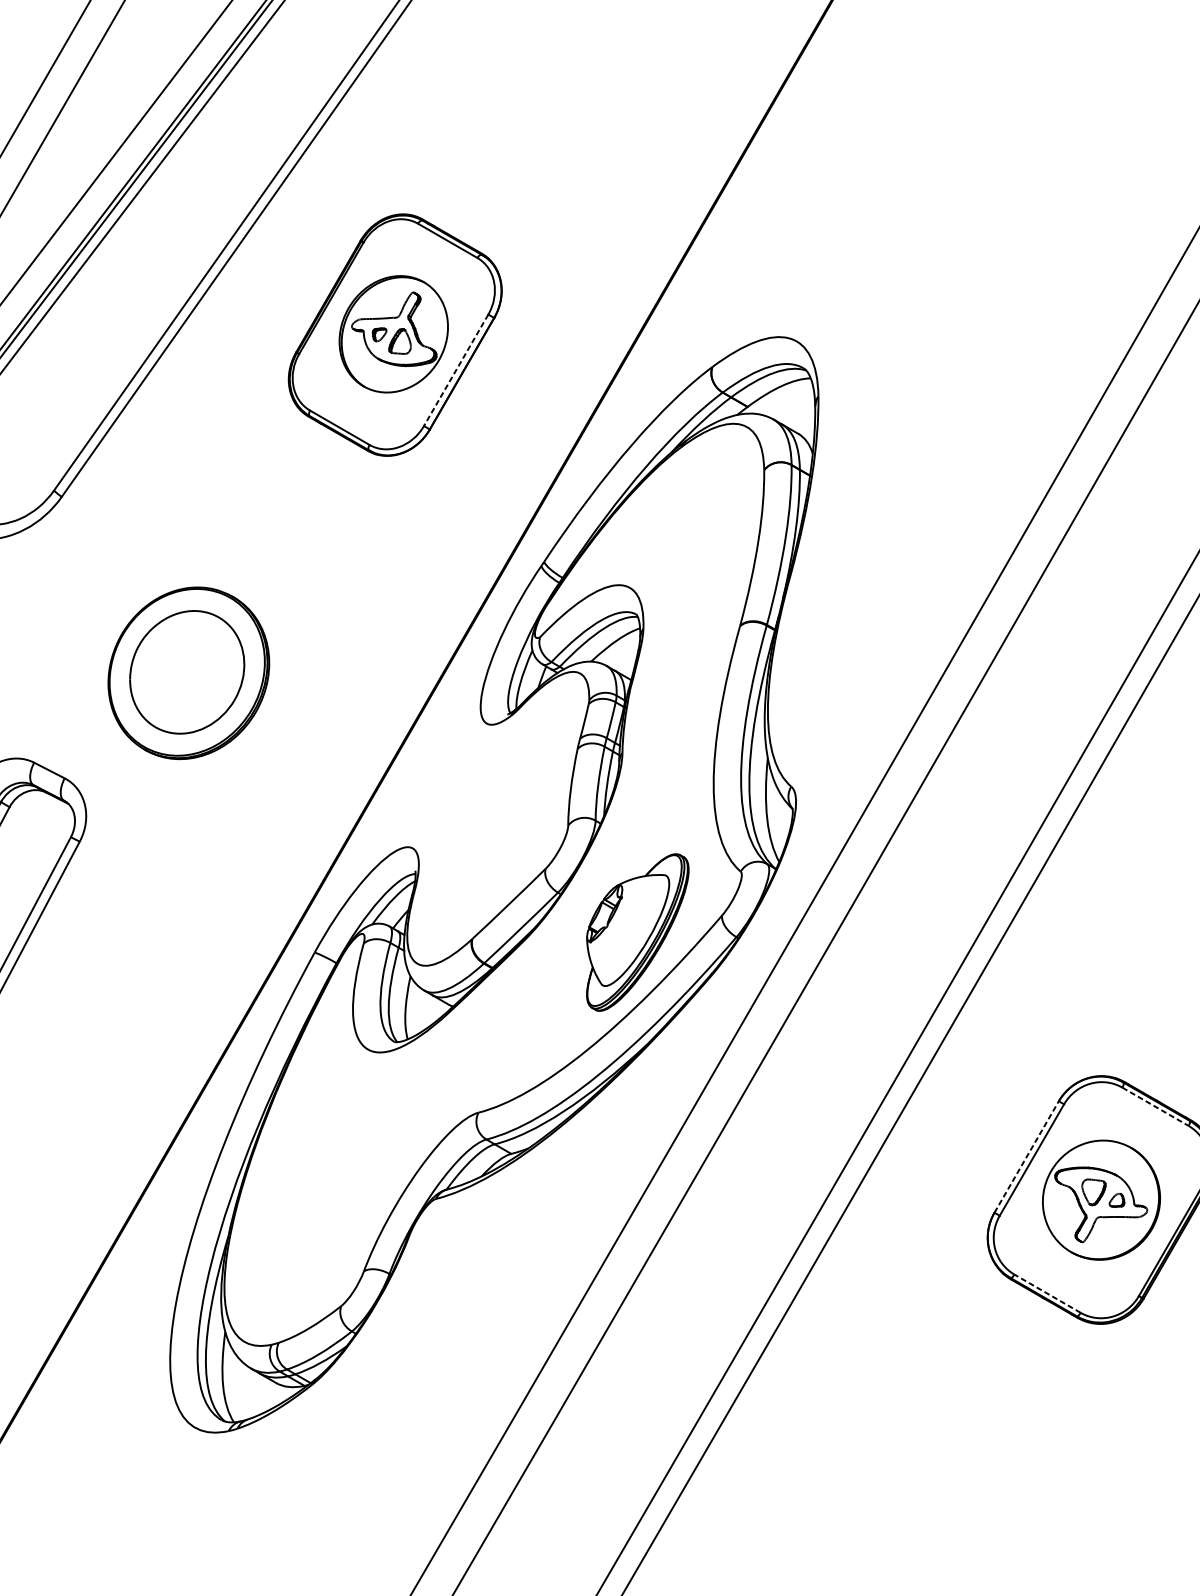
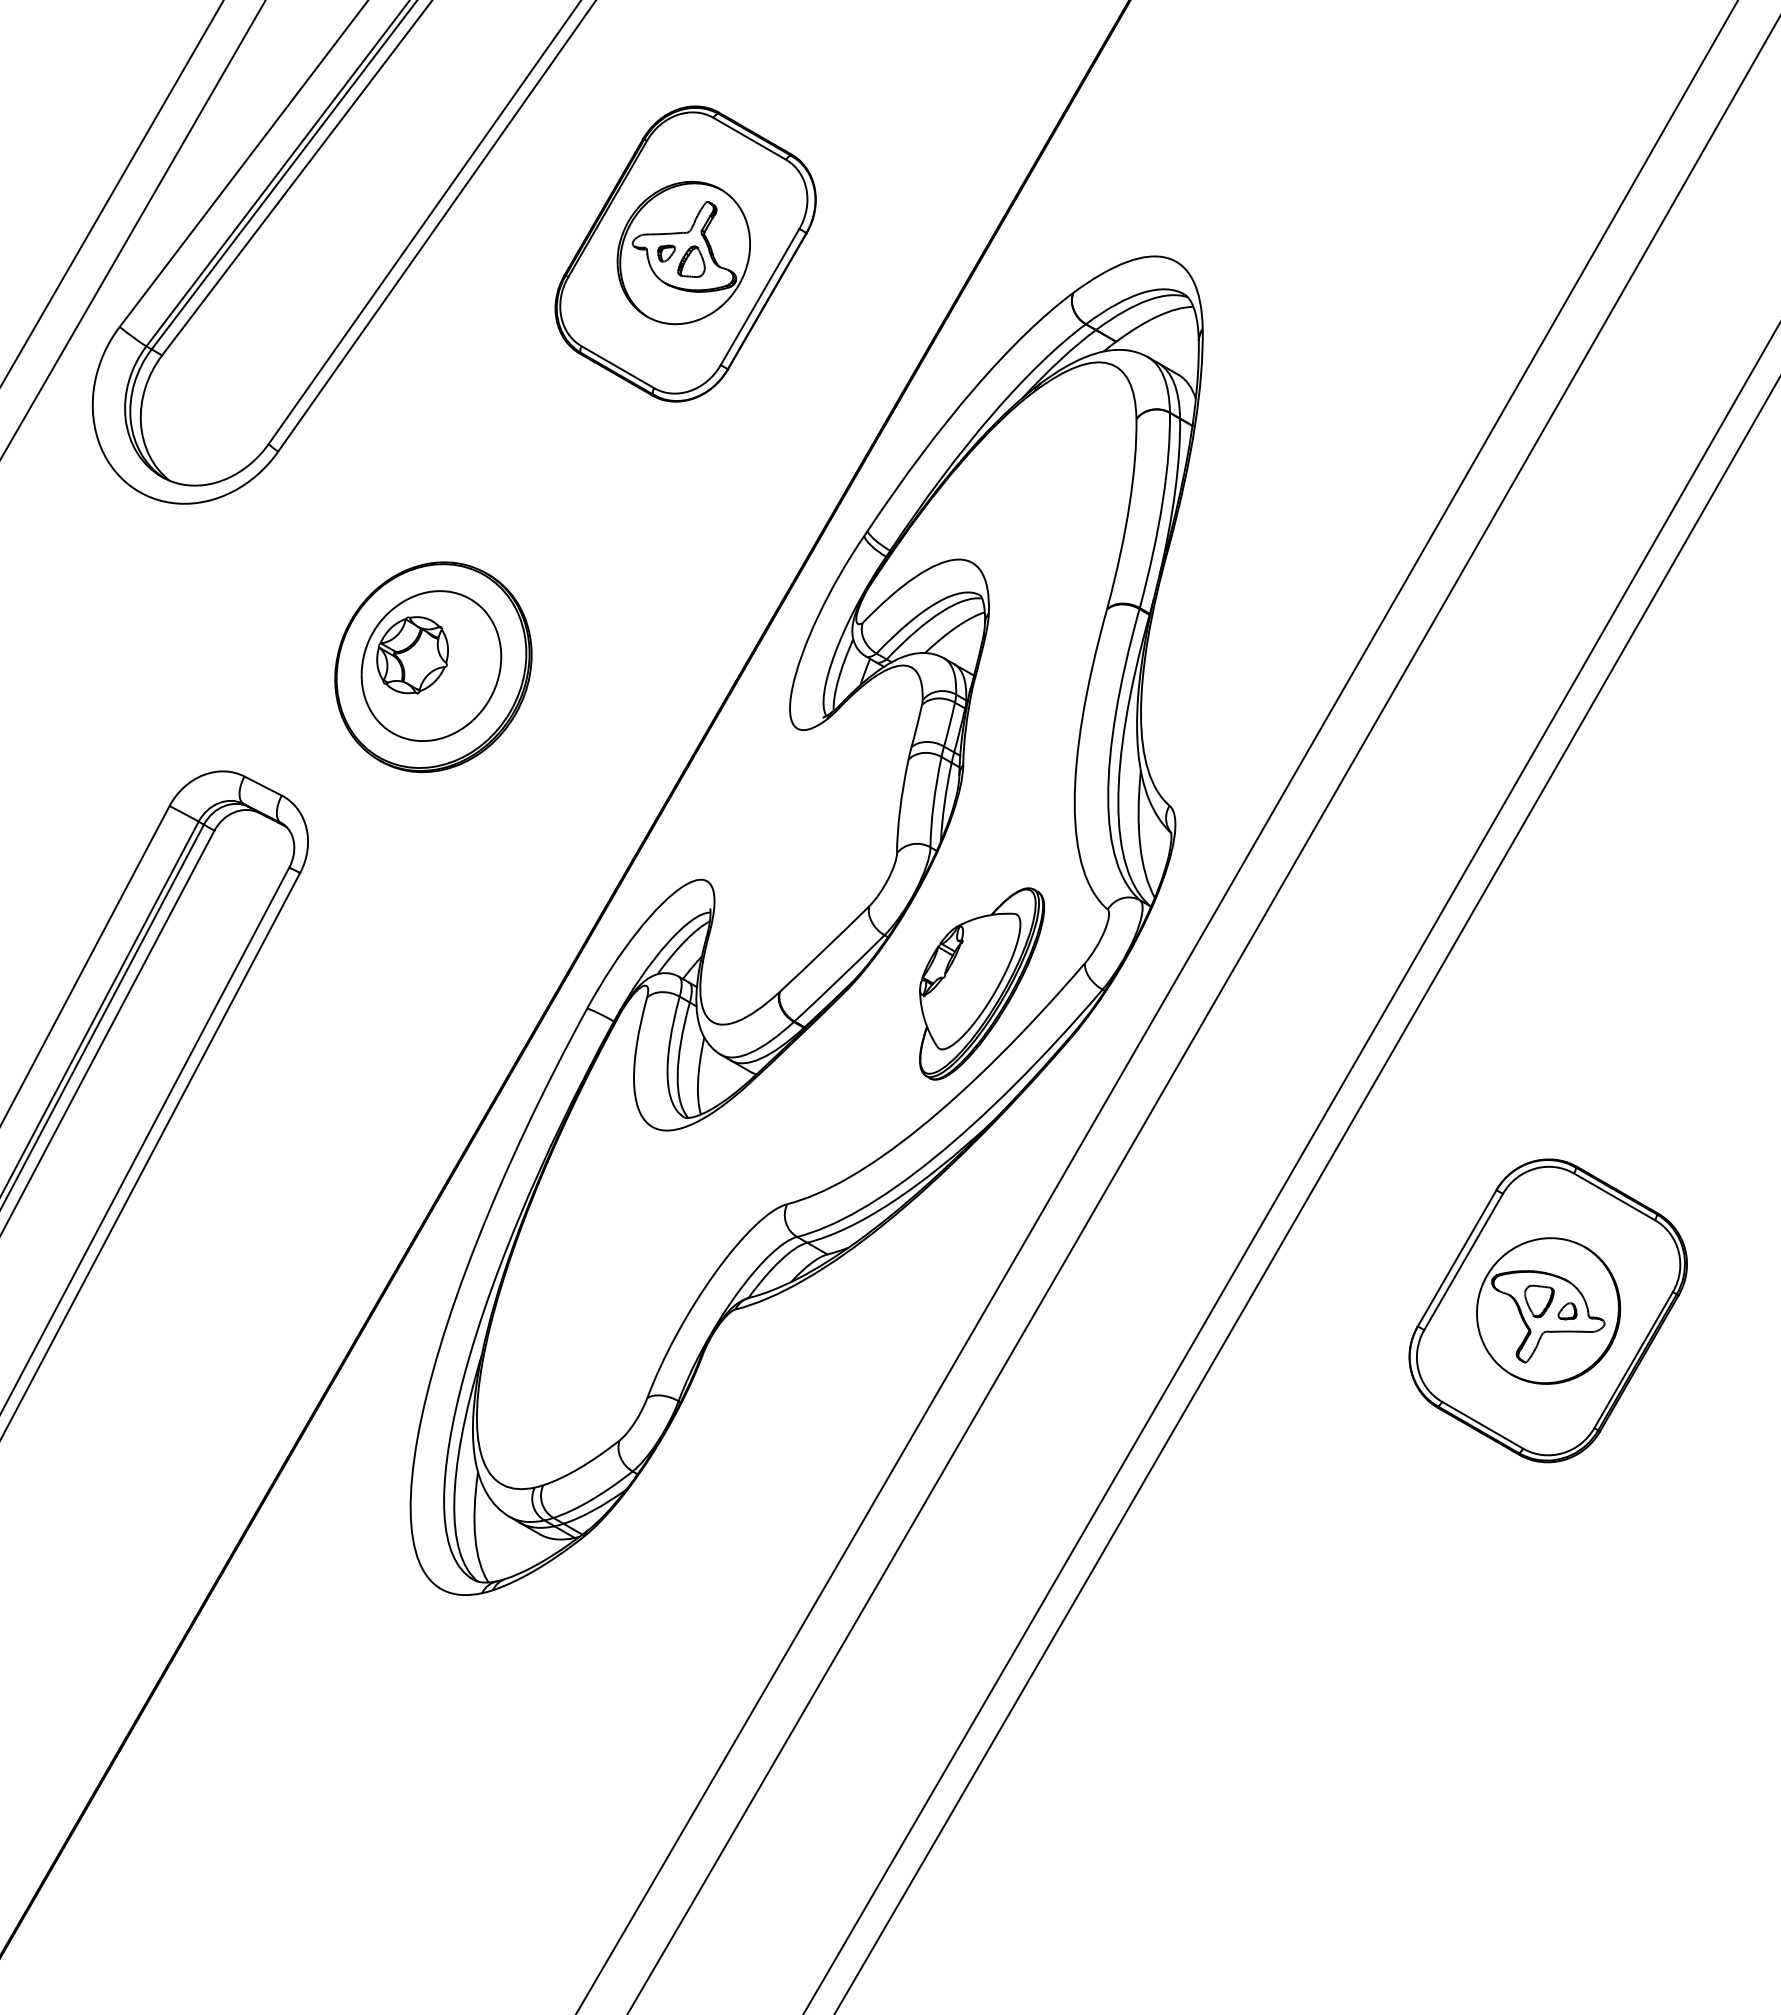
line: (456, 370) -> (760, 297), dashed -> solid
part: (171, 663) -> (412, 655), added
line: (1155, 1106) -> (1614, 1196), dashed -> solid
line: (1026, 1157) -> (1457, 1258), dashed -> solid
line: (1047, 1293) -> (1482, 1425), dashed -> solid

